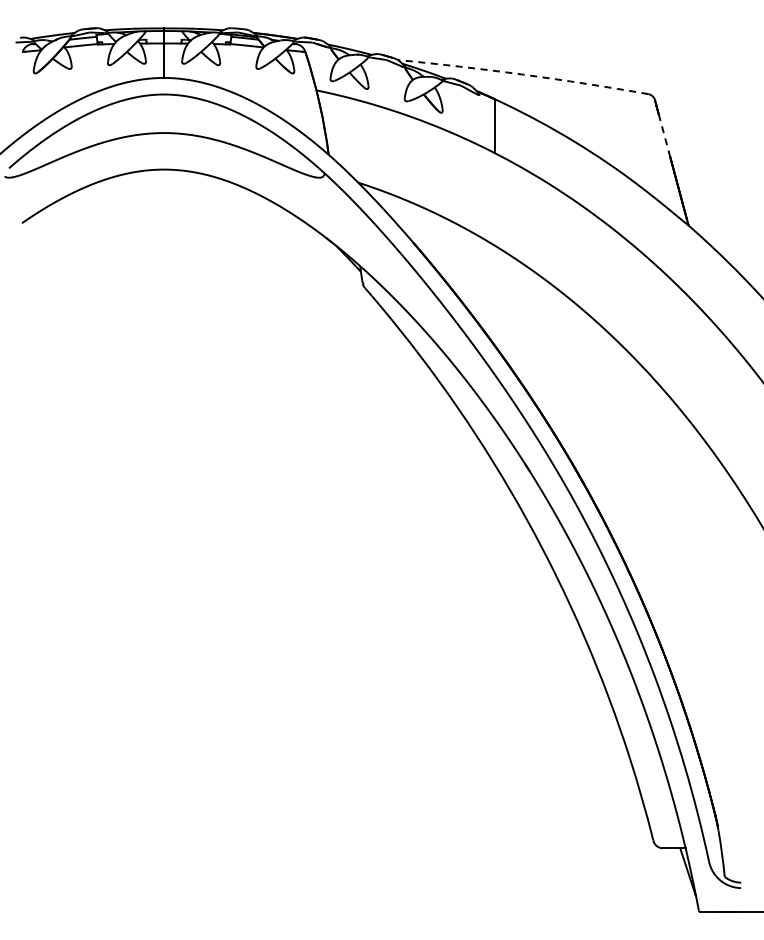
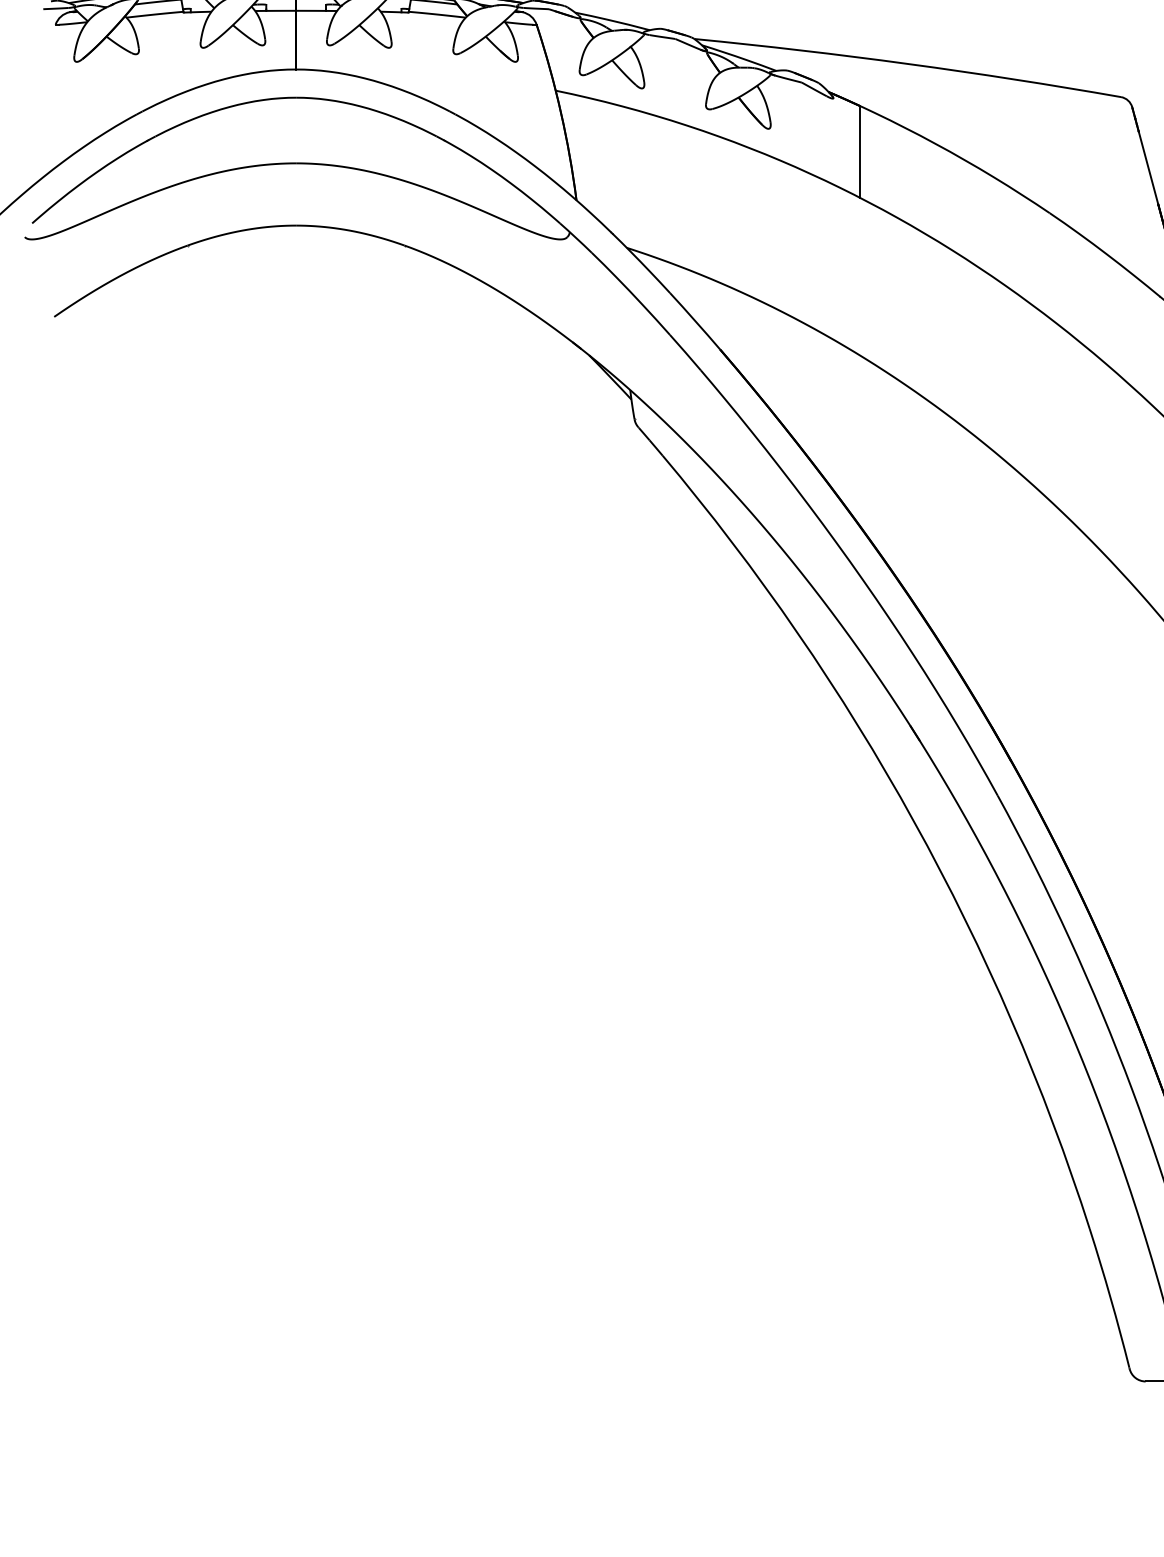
arc: (523, 74) -> (908, 63), dashed -> solid
line: (664, 135) -> (1148, 167), dashed -> solid

